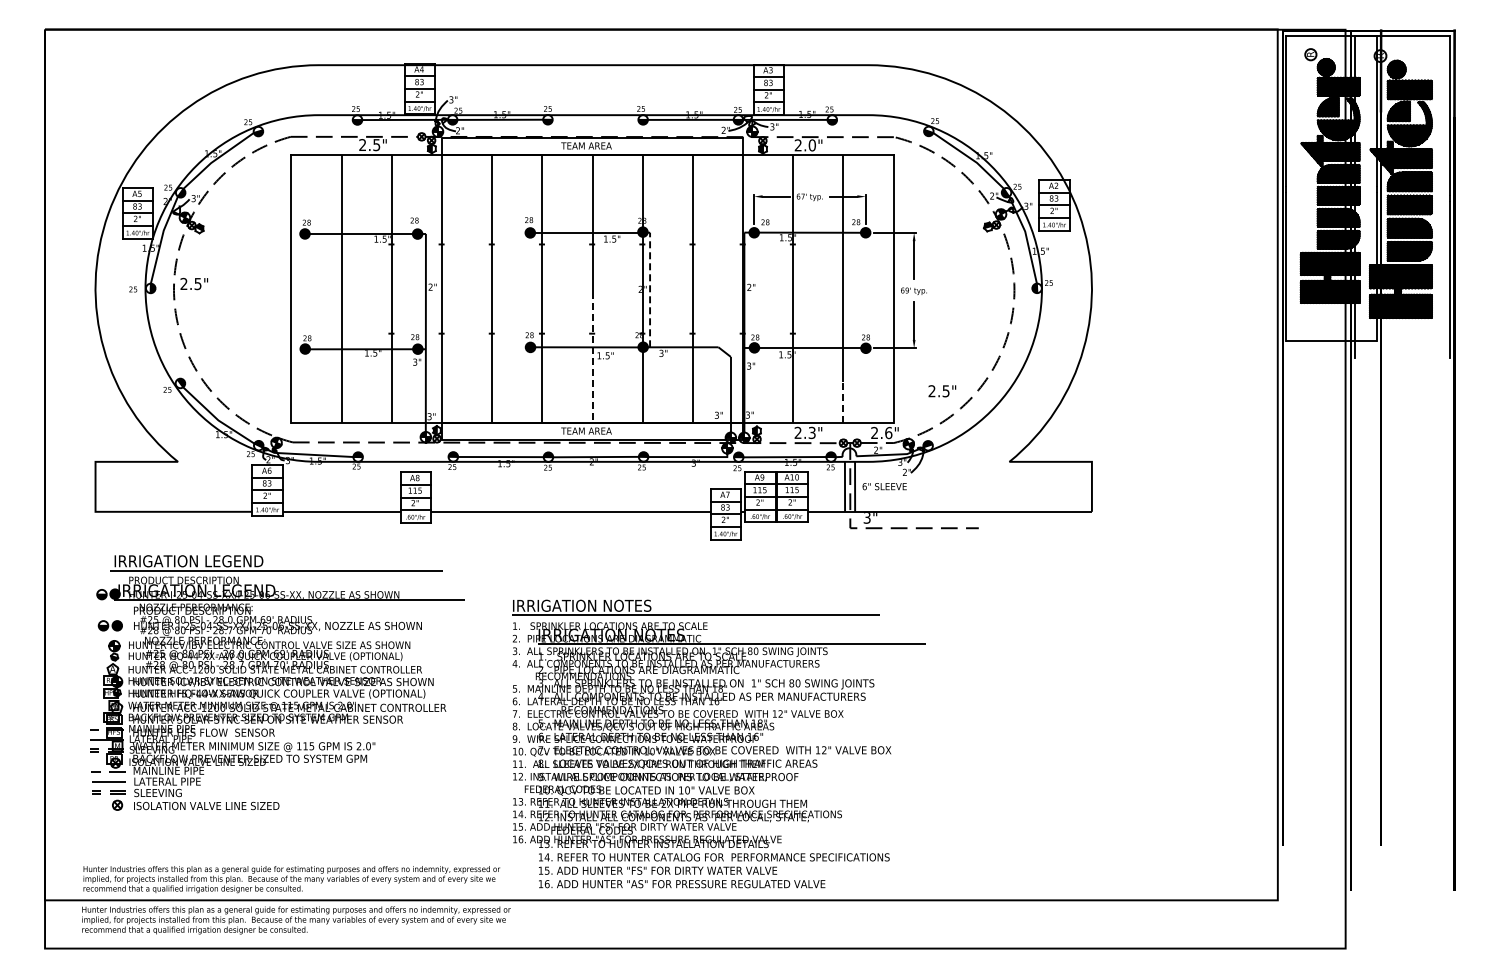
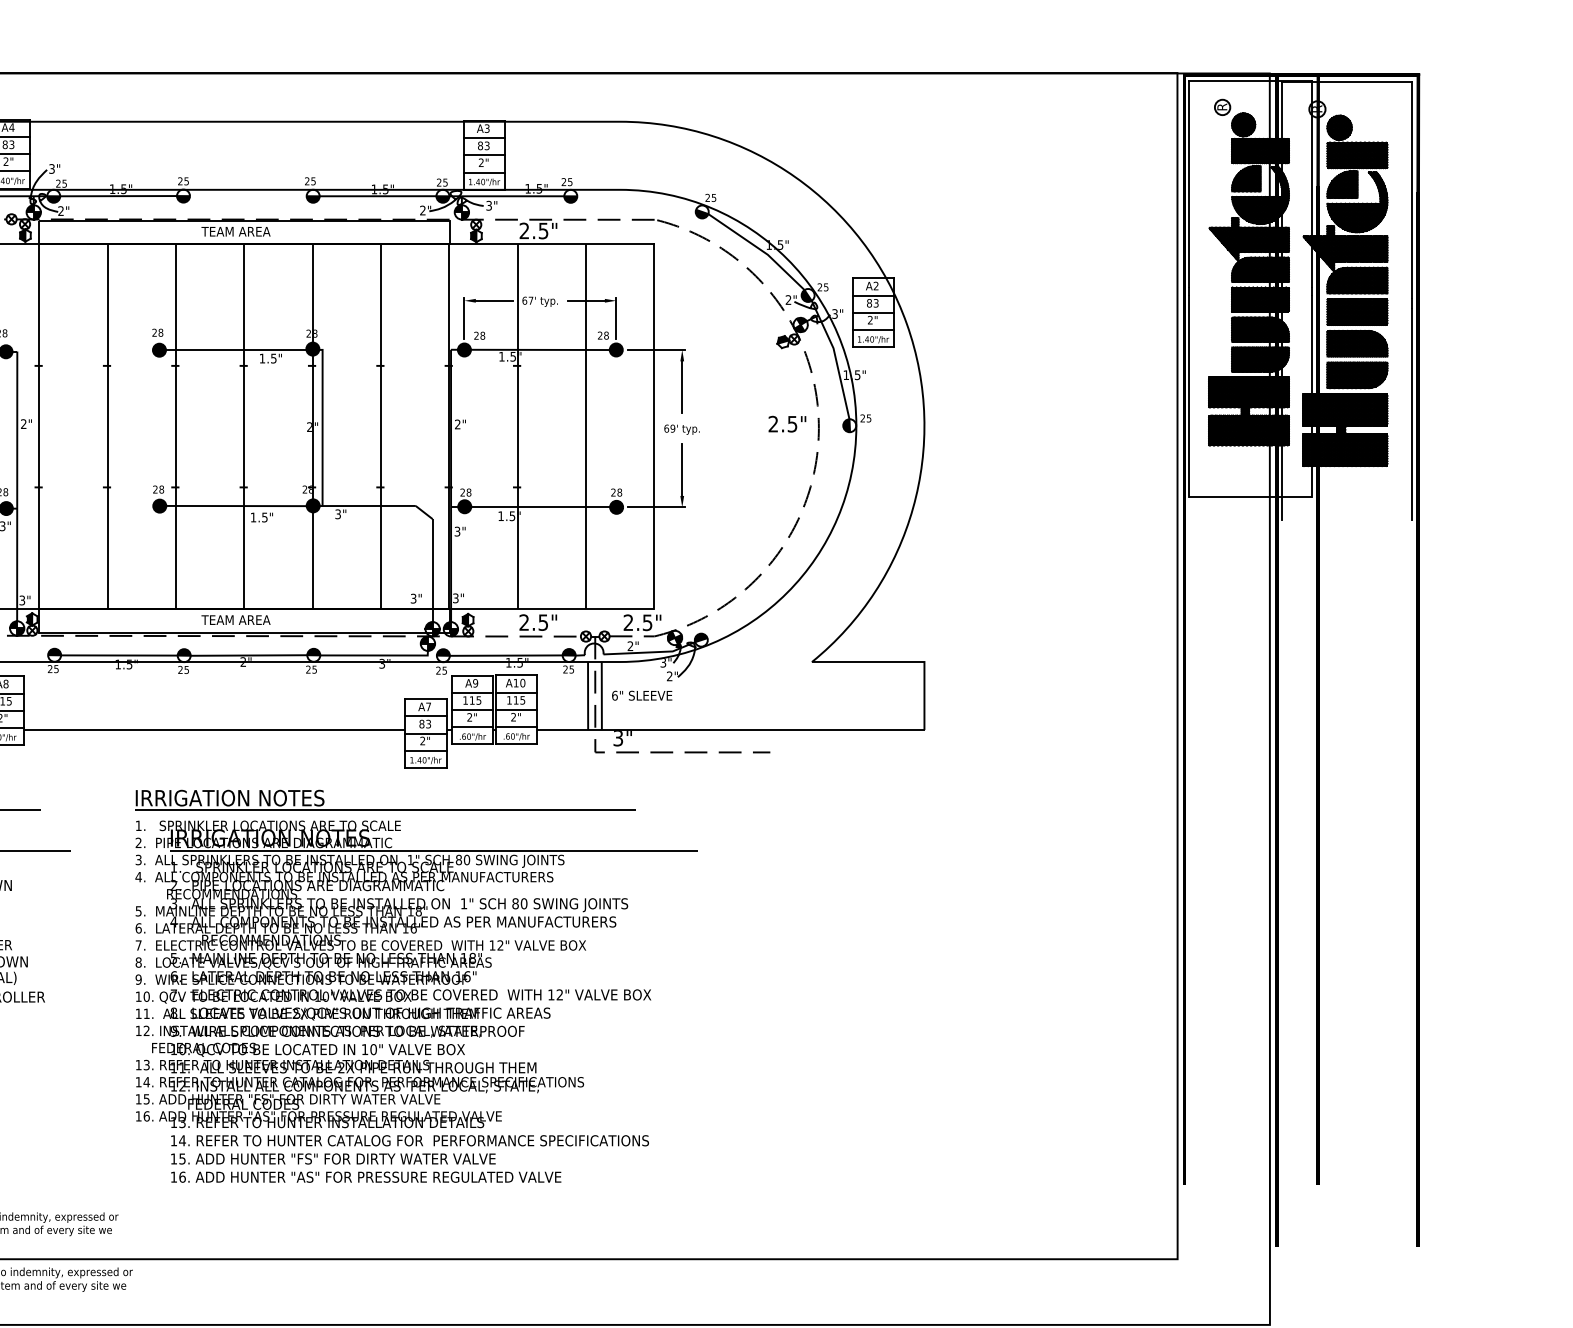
text: (811, 145) -> (542, 231), 2.0" -> 2.5"
line: (650, 288) -> (323, 425), dashed -> solid
line: (592, 357) -> (244, 519), dashed -> solid
text: (942, 391) -> (787, 424), moved
line: (843, 402) -> (586, 581), dashed -> solid
text: (812, 432) -> (543, 622), 2.3" -> 2.5"
text: (888, 432) -> (647, 622), 2.6" -> 2.5"
part: (718, 743) -> (415, 985), moved

